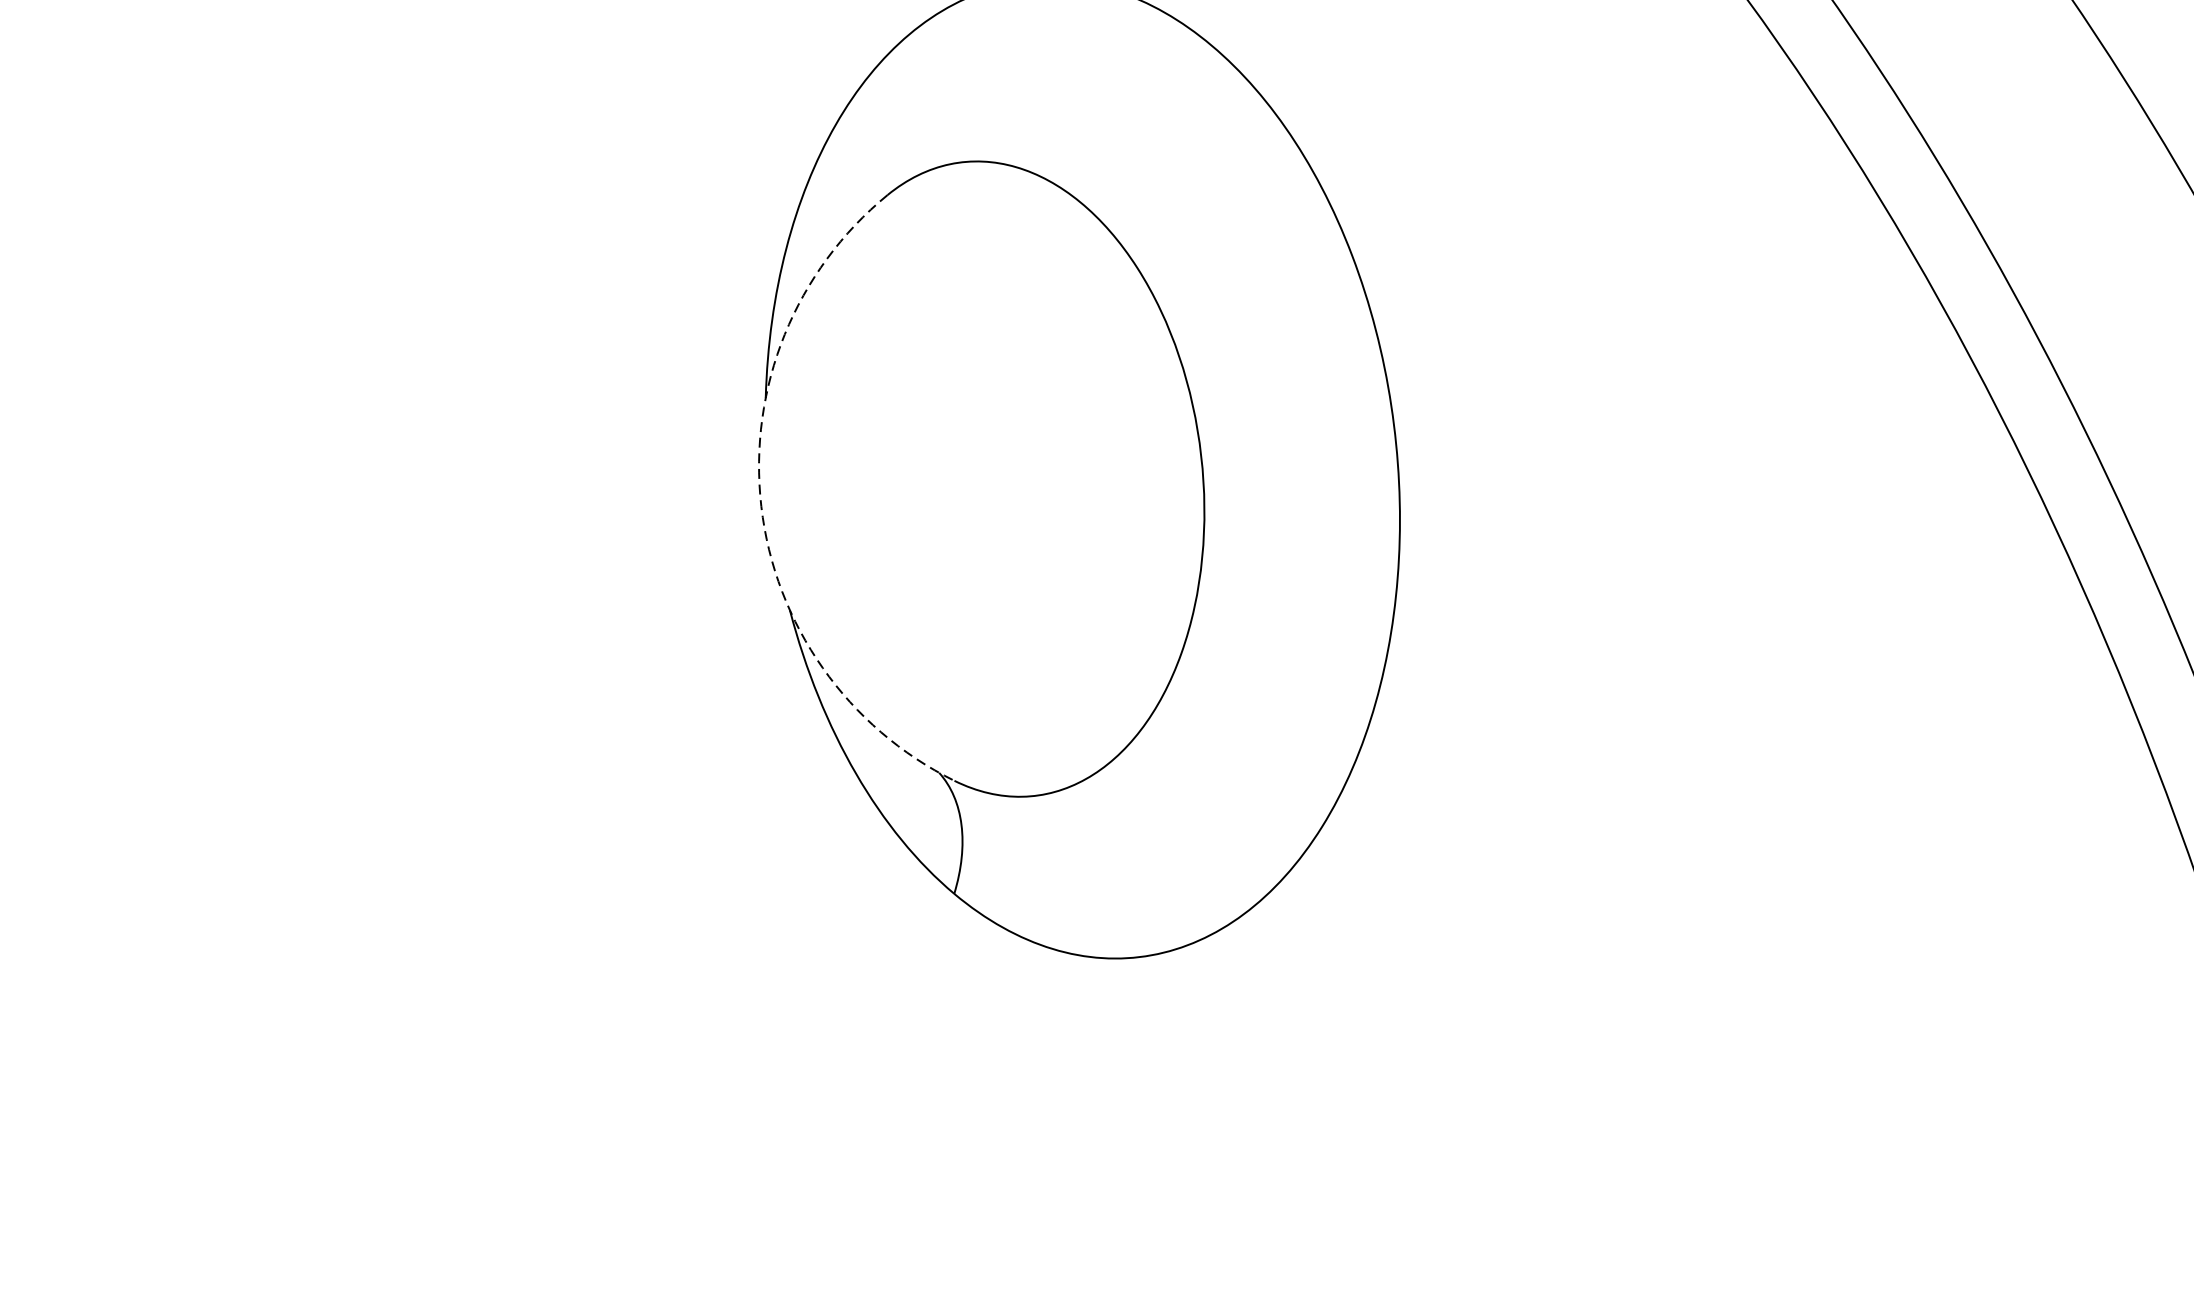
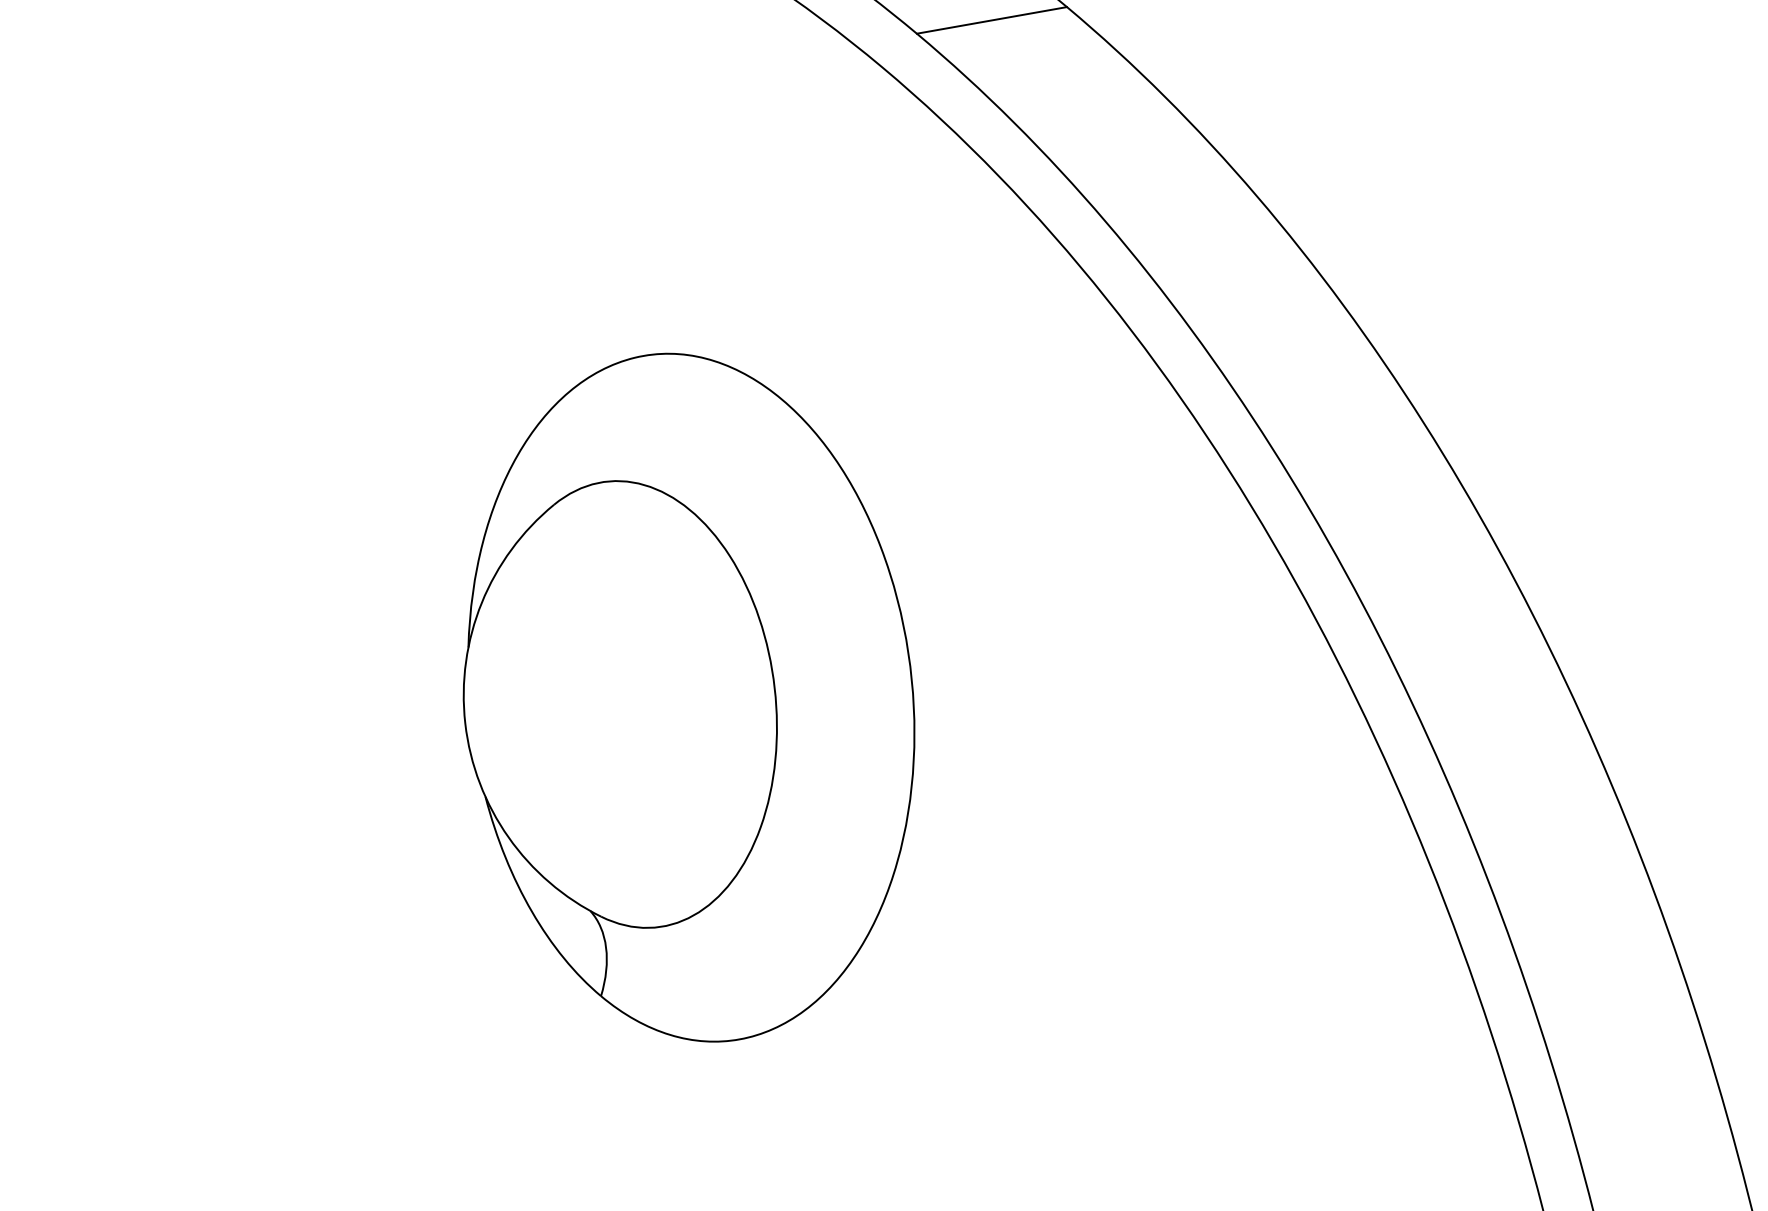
arc: (761, 506) -> (465, 723), dashed -> solid

